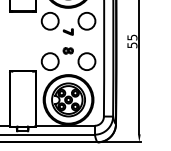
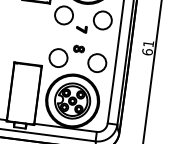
text: (132, 41) -> (148, 48), 55 -> 61

